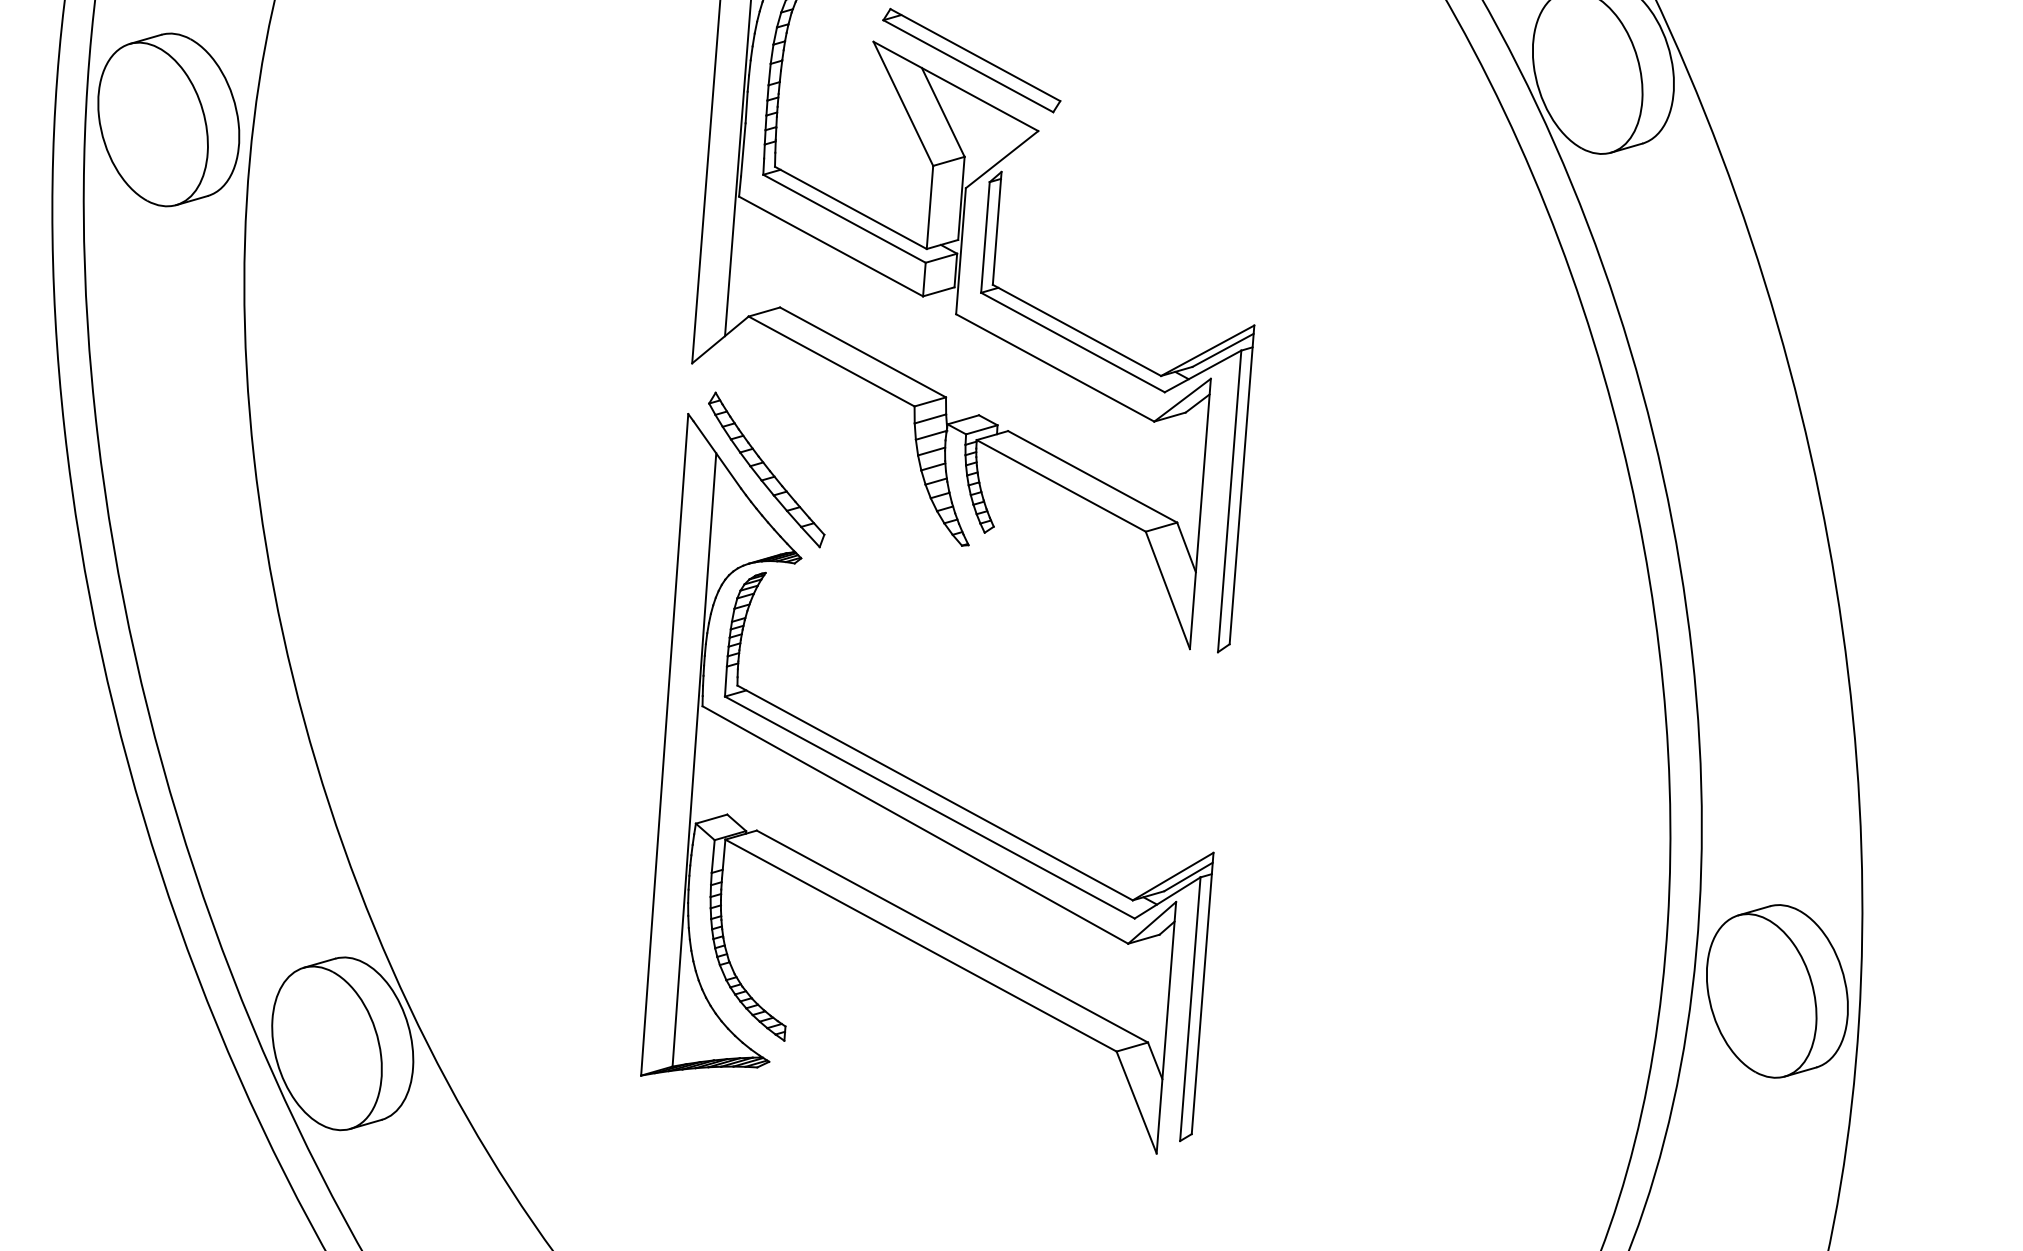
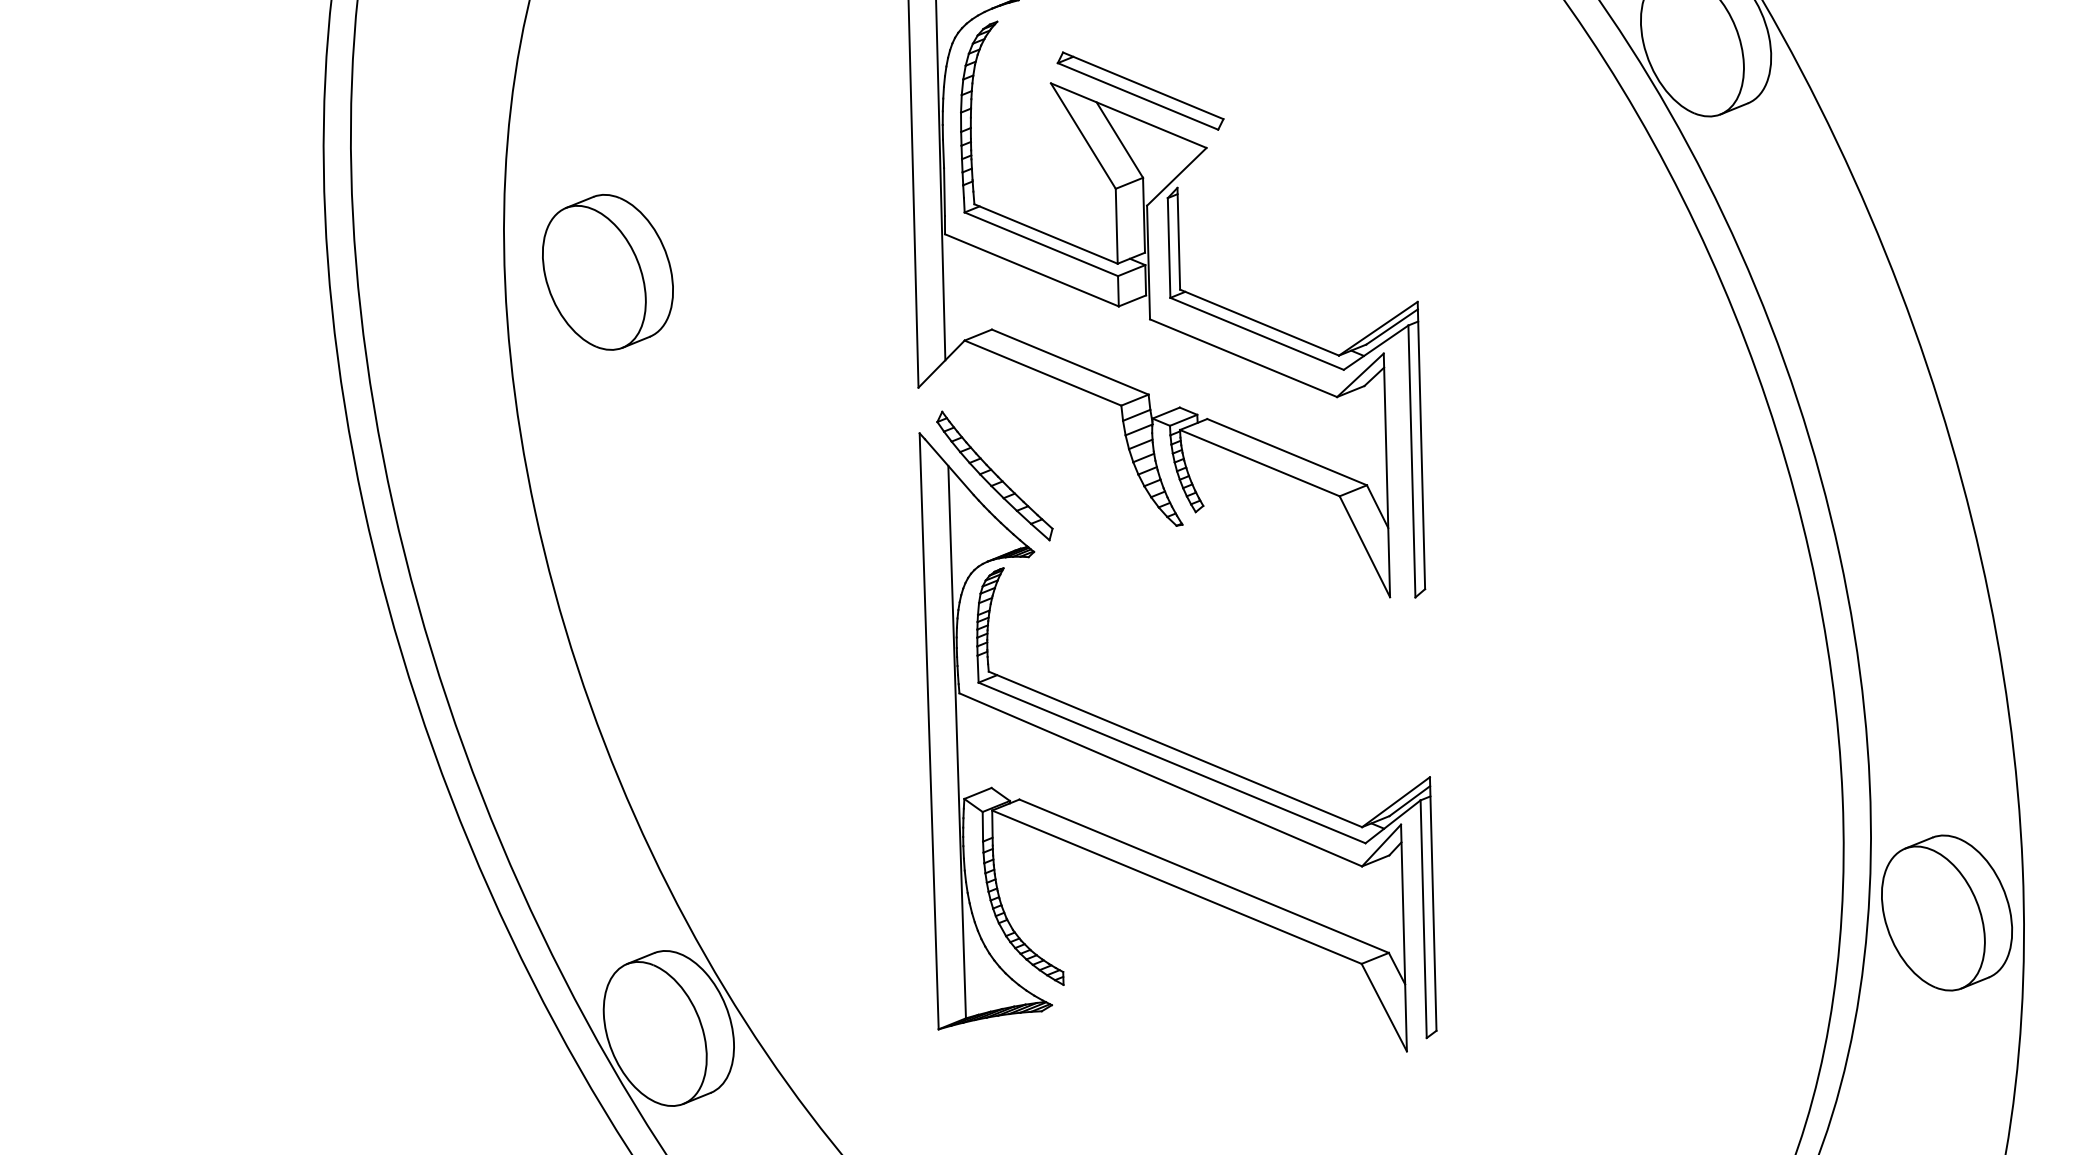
part: (168, 120) -> (607, 272), moved
part: (1777, 990) -> (1947, 912), moved

